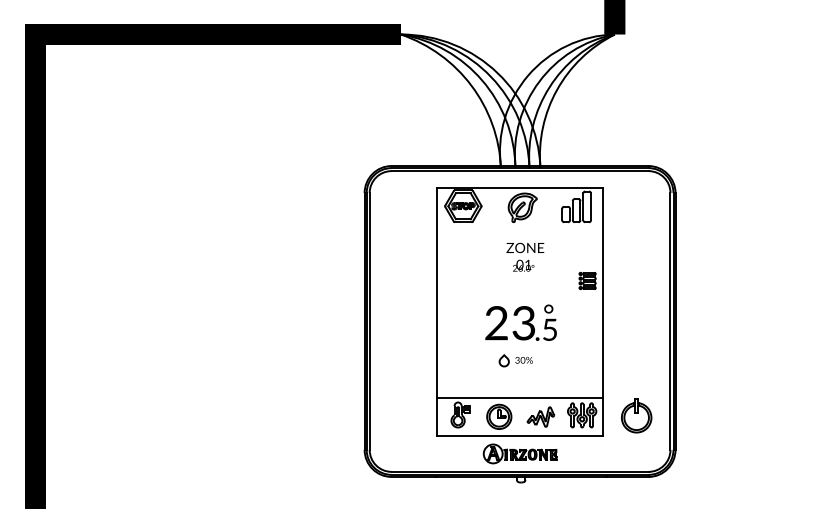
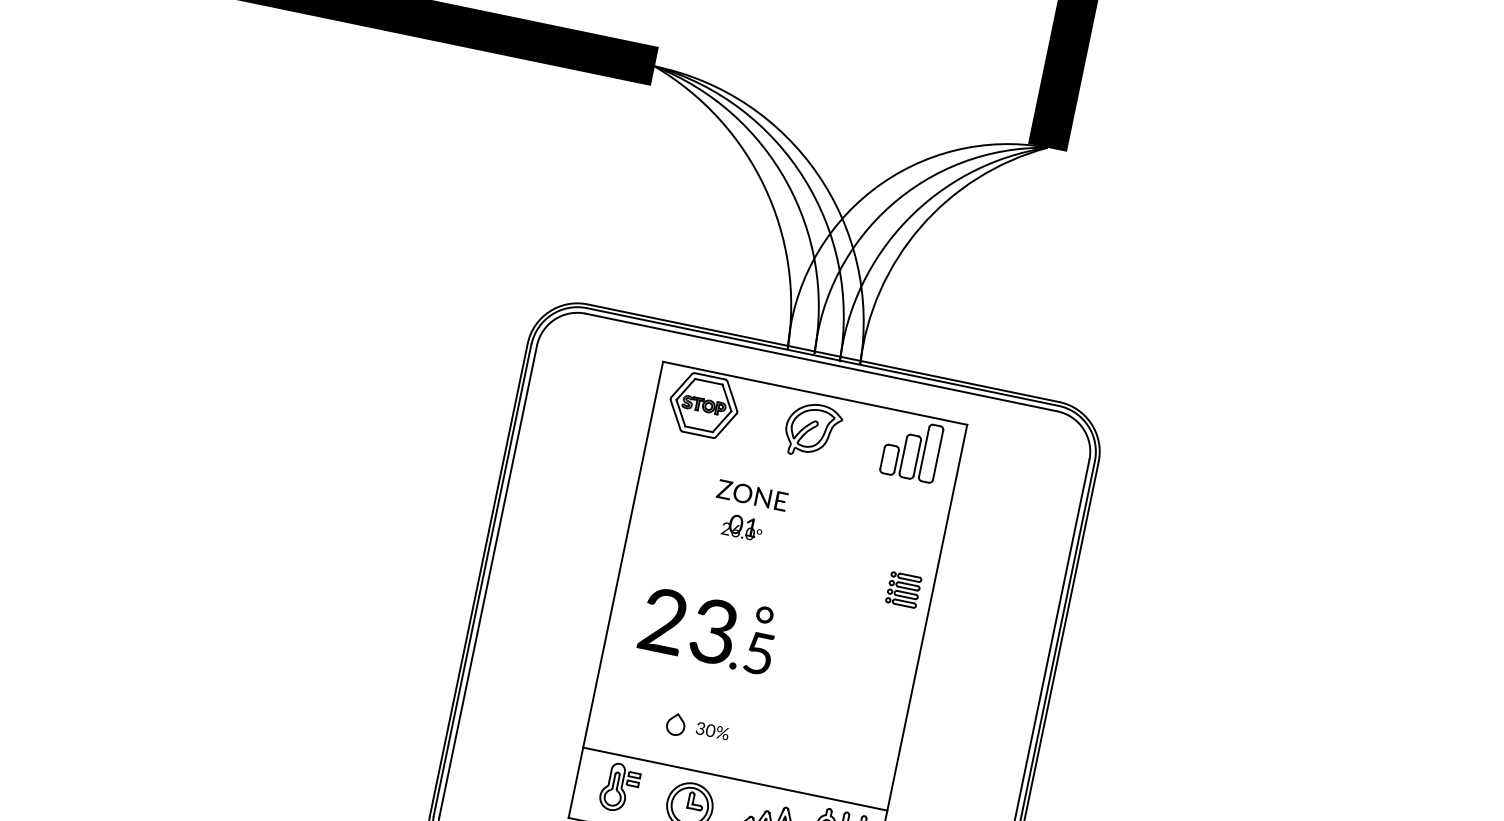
text: (525, 256) -> (749, 511), moved
text: (520, 322) -> (707, 628), moved
part: (515, 360) -> (696, 728), moved

